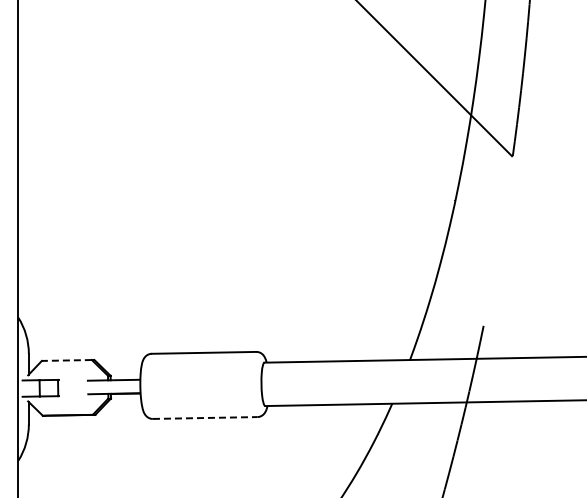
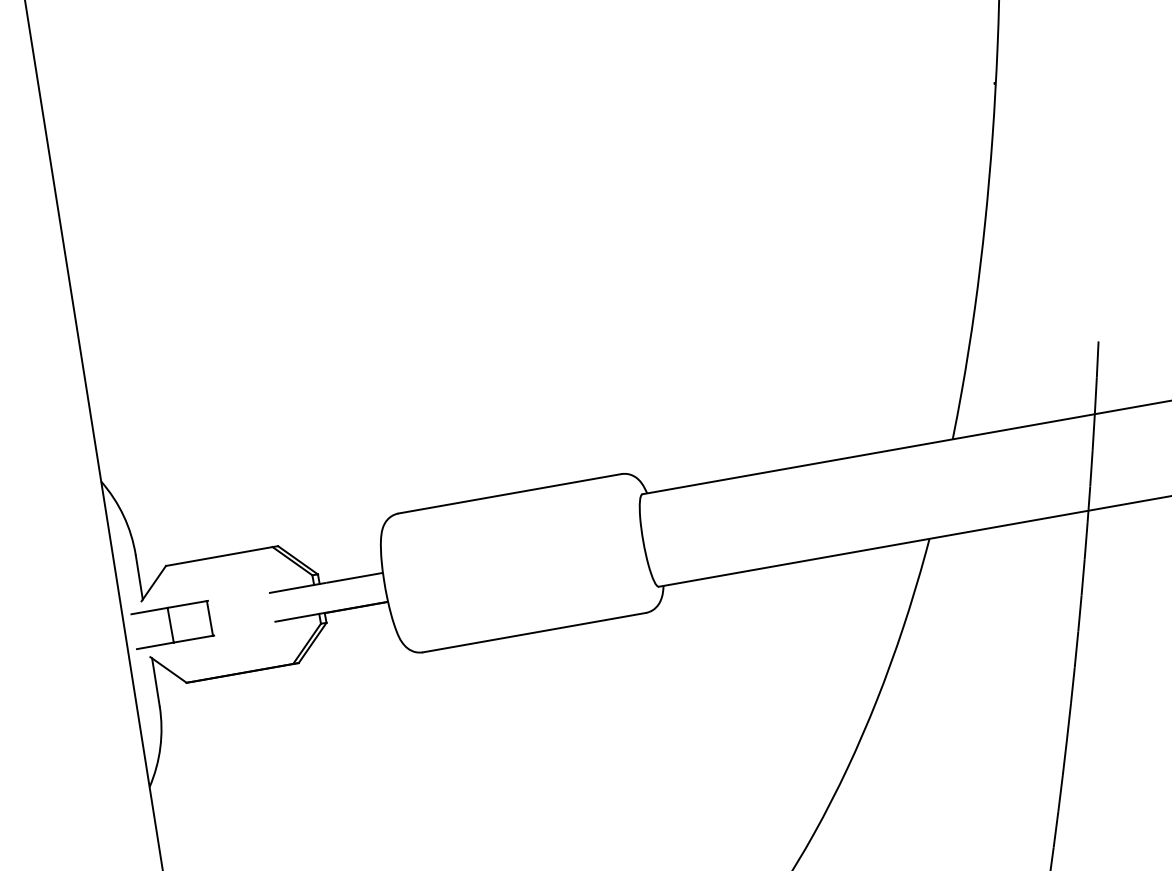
line: (66, 360) -> (218, 556), dashed -> solid
line: (205, 418) -> (535, 633), dashed -> solid

